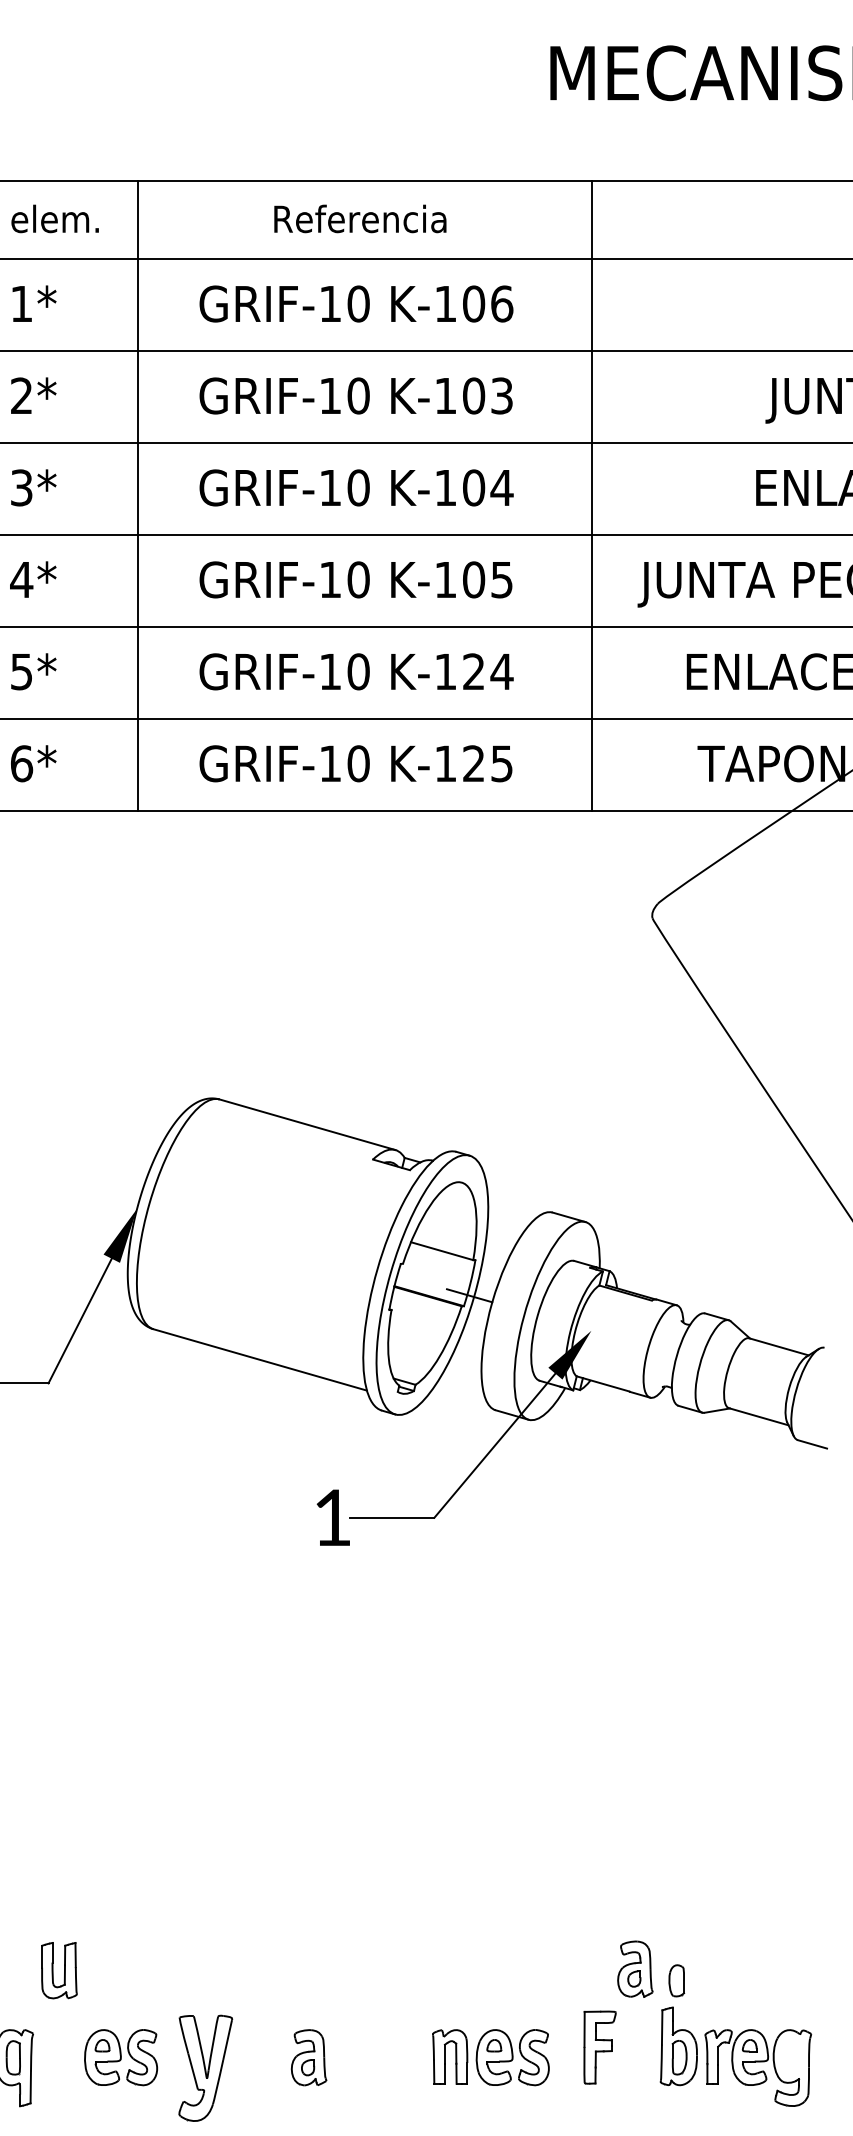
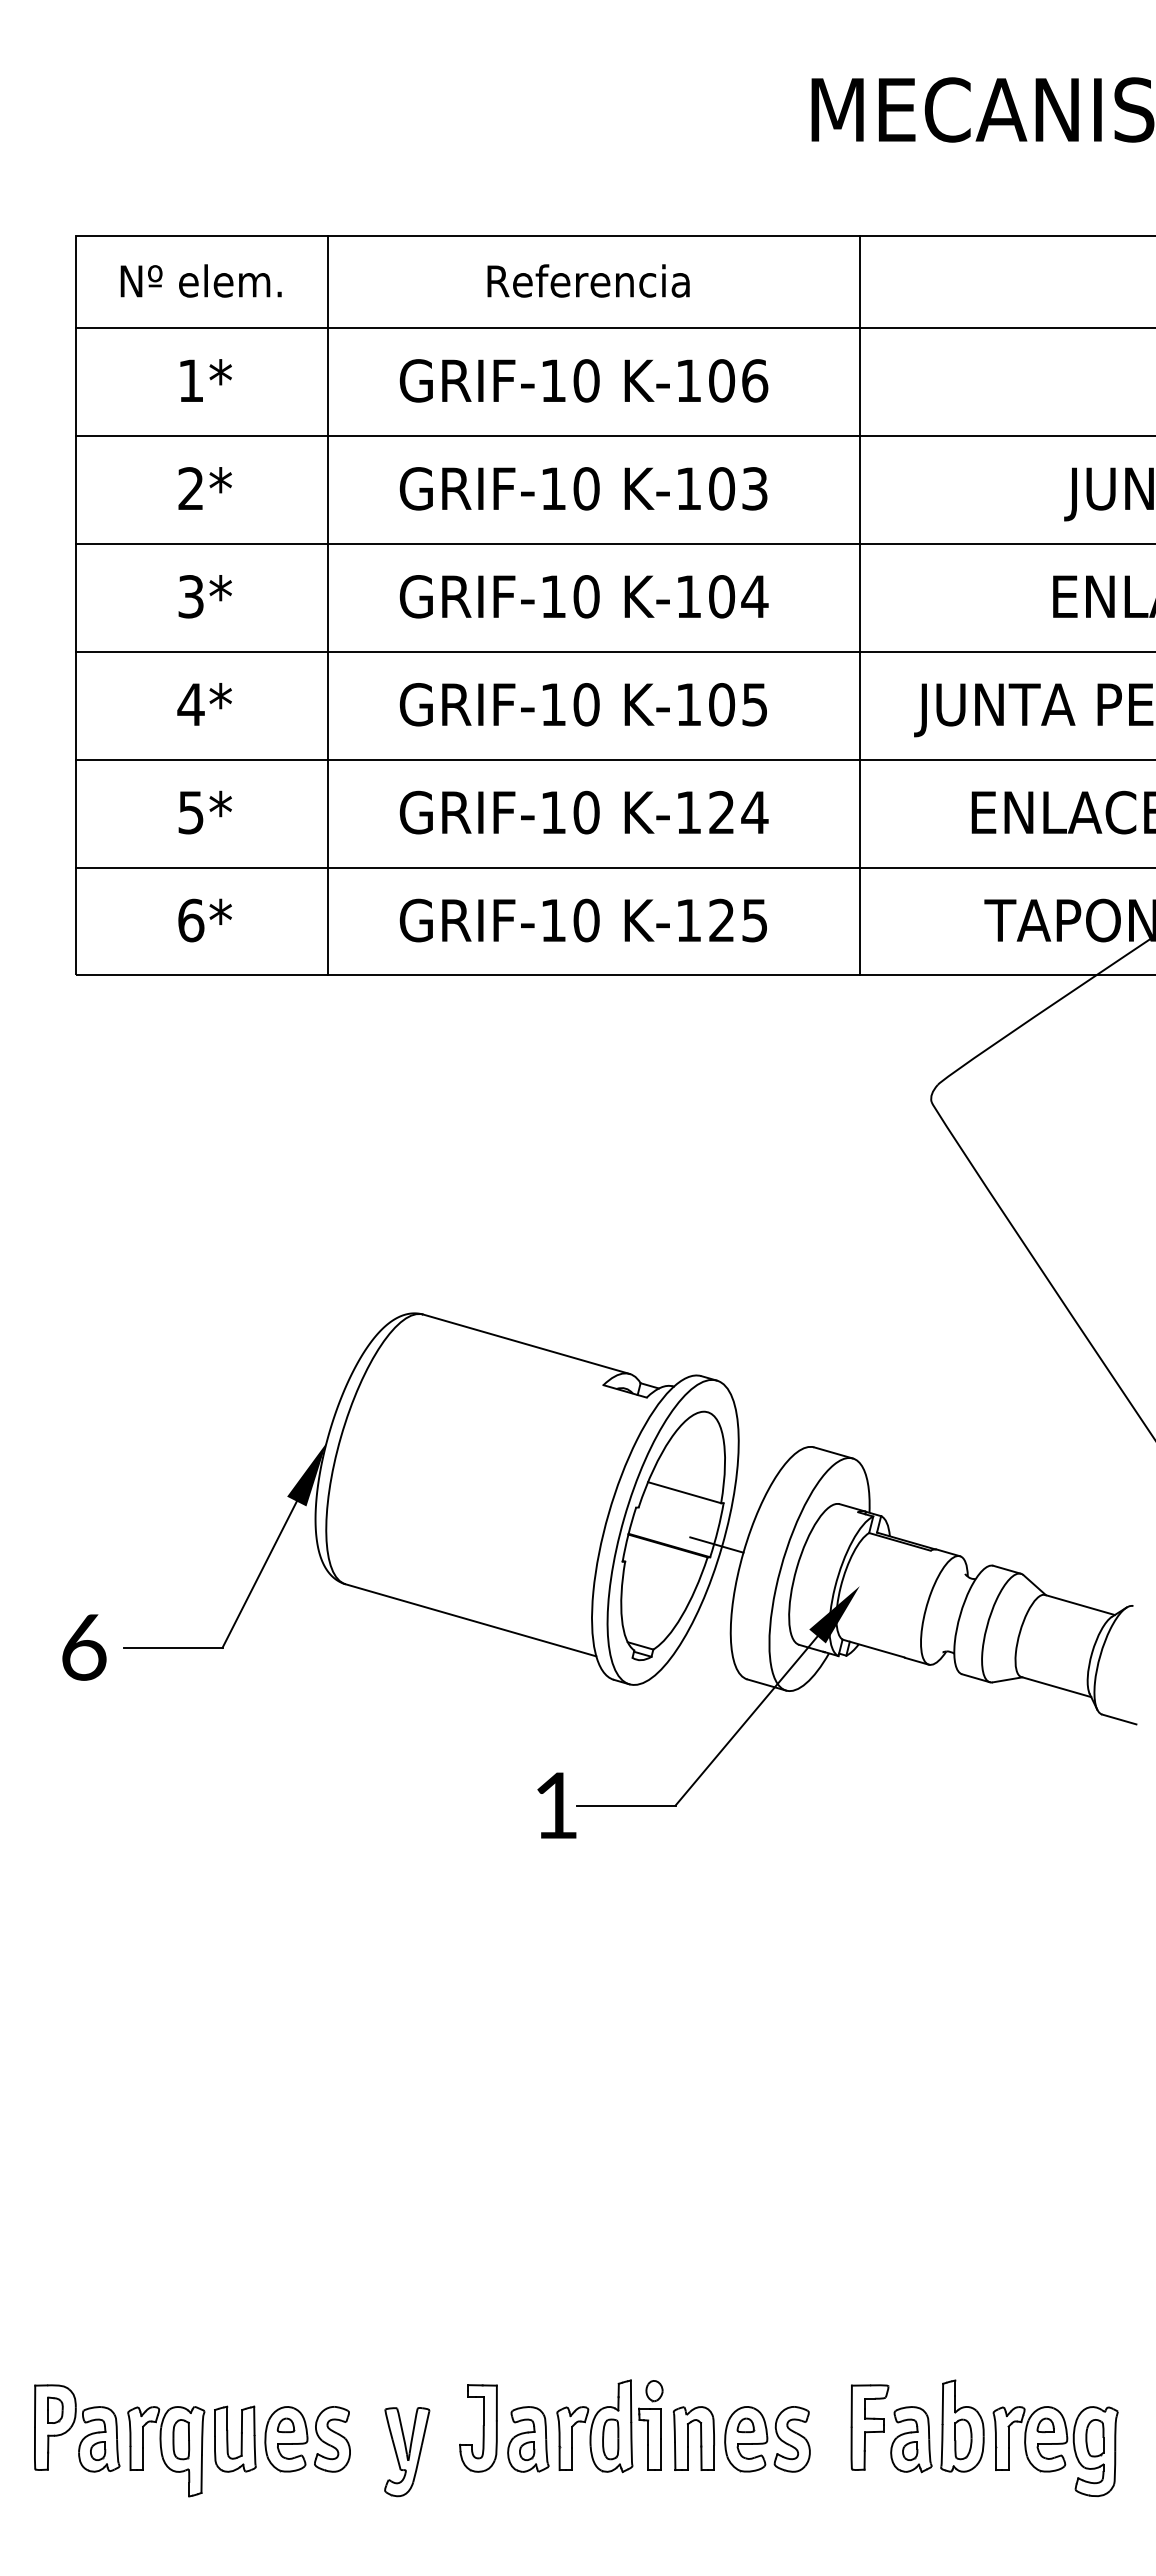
part: (635, 1969) -> (911, 2439), moved
part: (59, 1970) -> (235, 2438), moved
part: (676, 1981) -> (1094, 2438), moved
part: (378, 2046) -> (609, 2426), added
part: (266, 2048) -> (478, 2428), added
part: (206, 2068) -> (407, 2452), size x0.71

